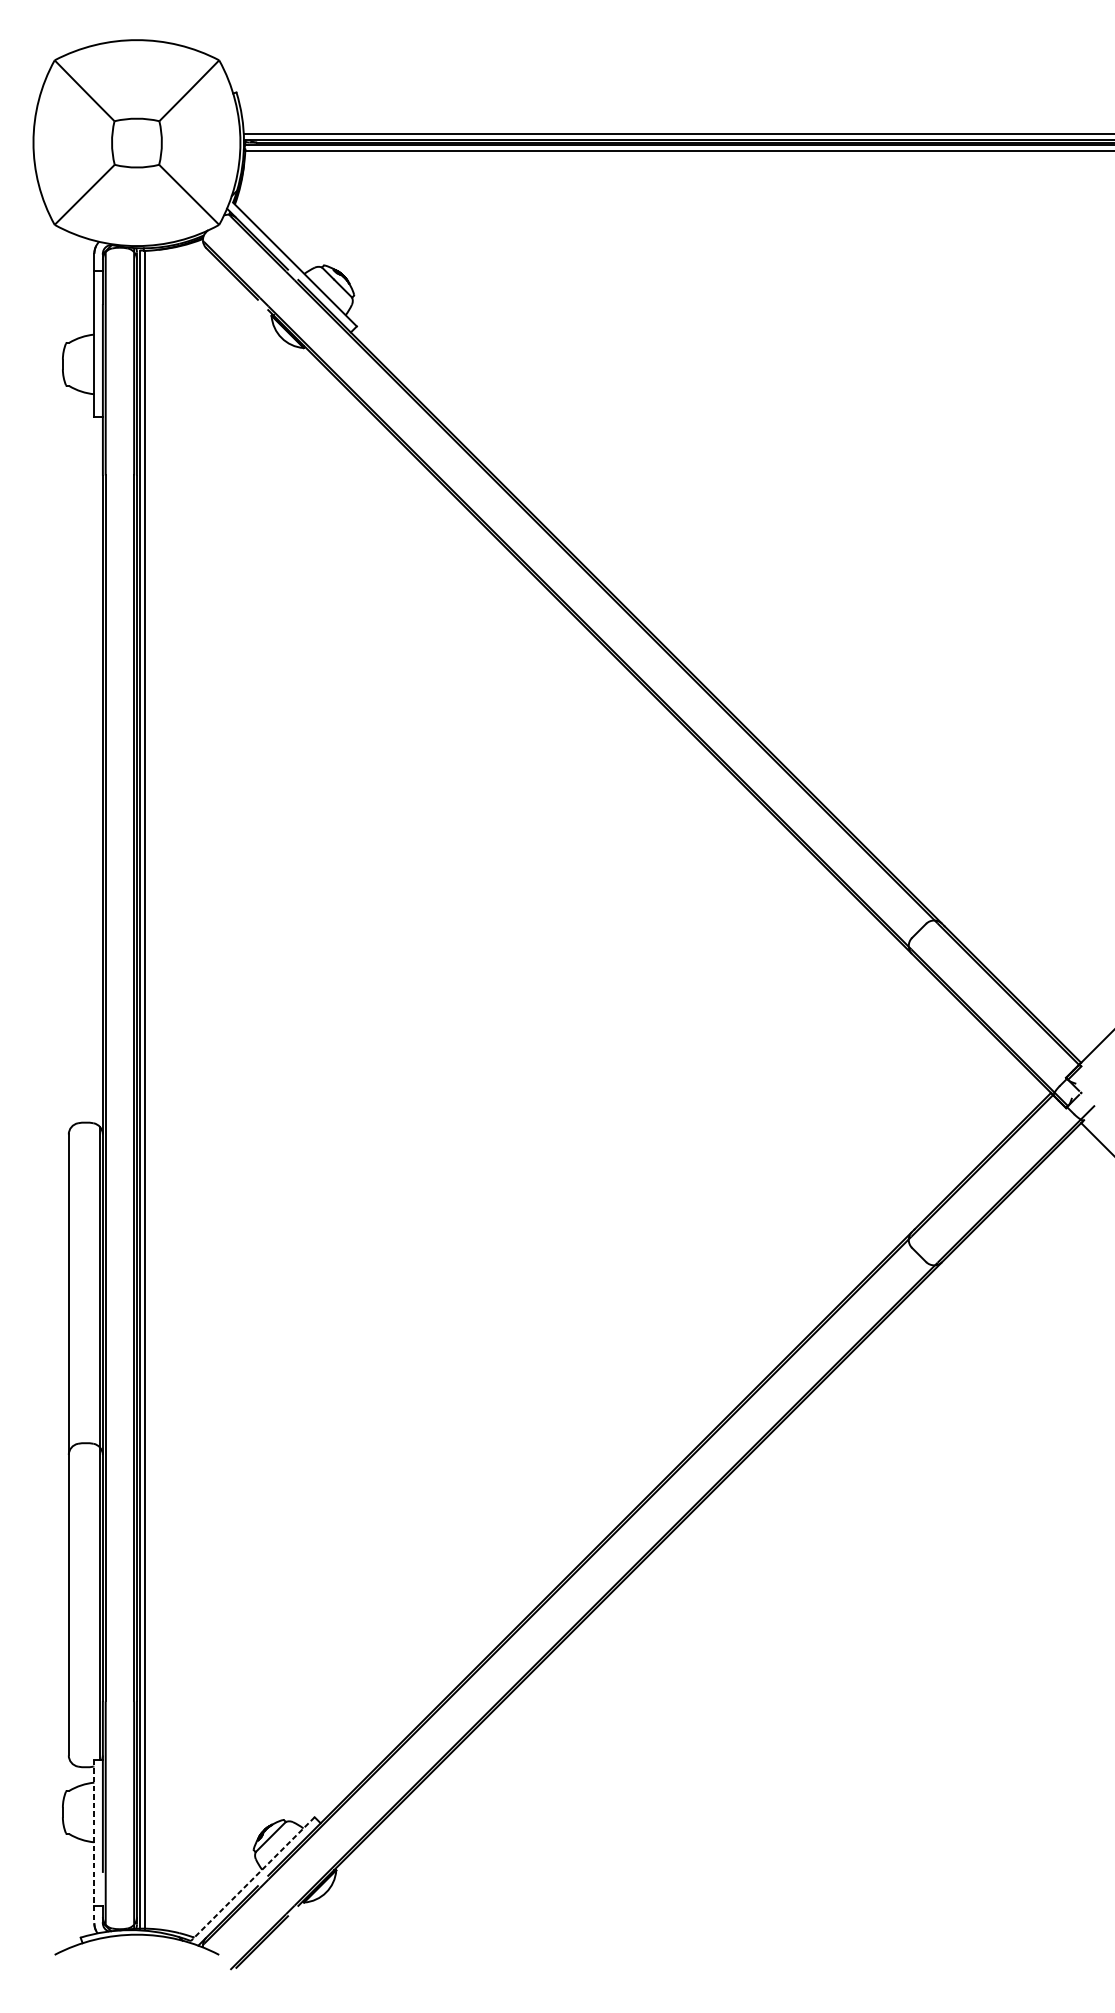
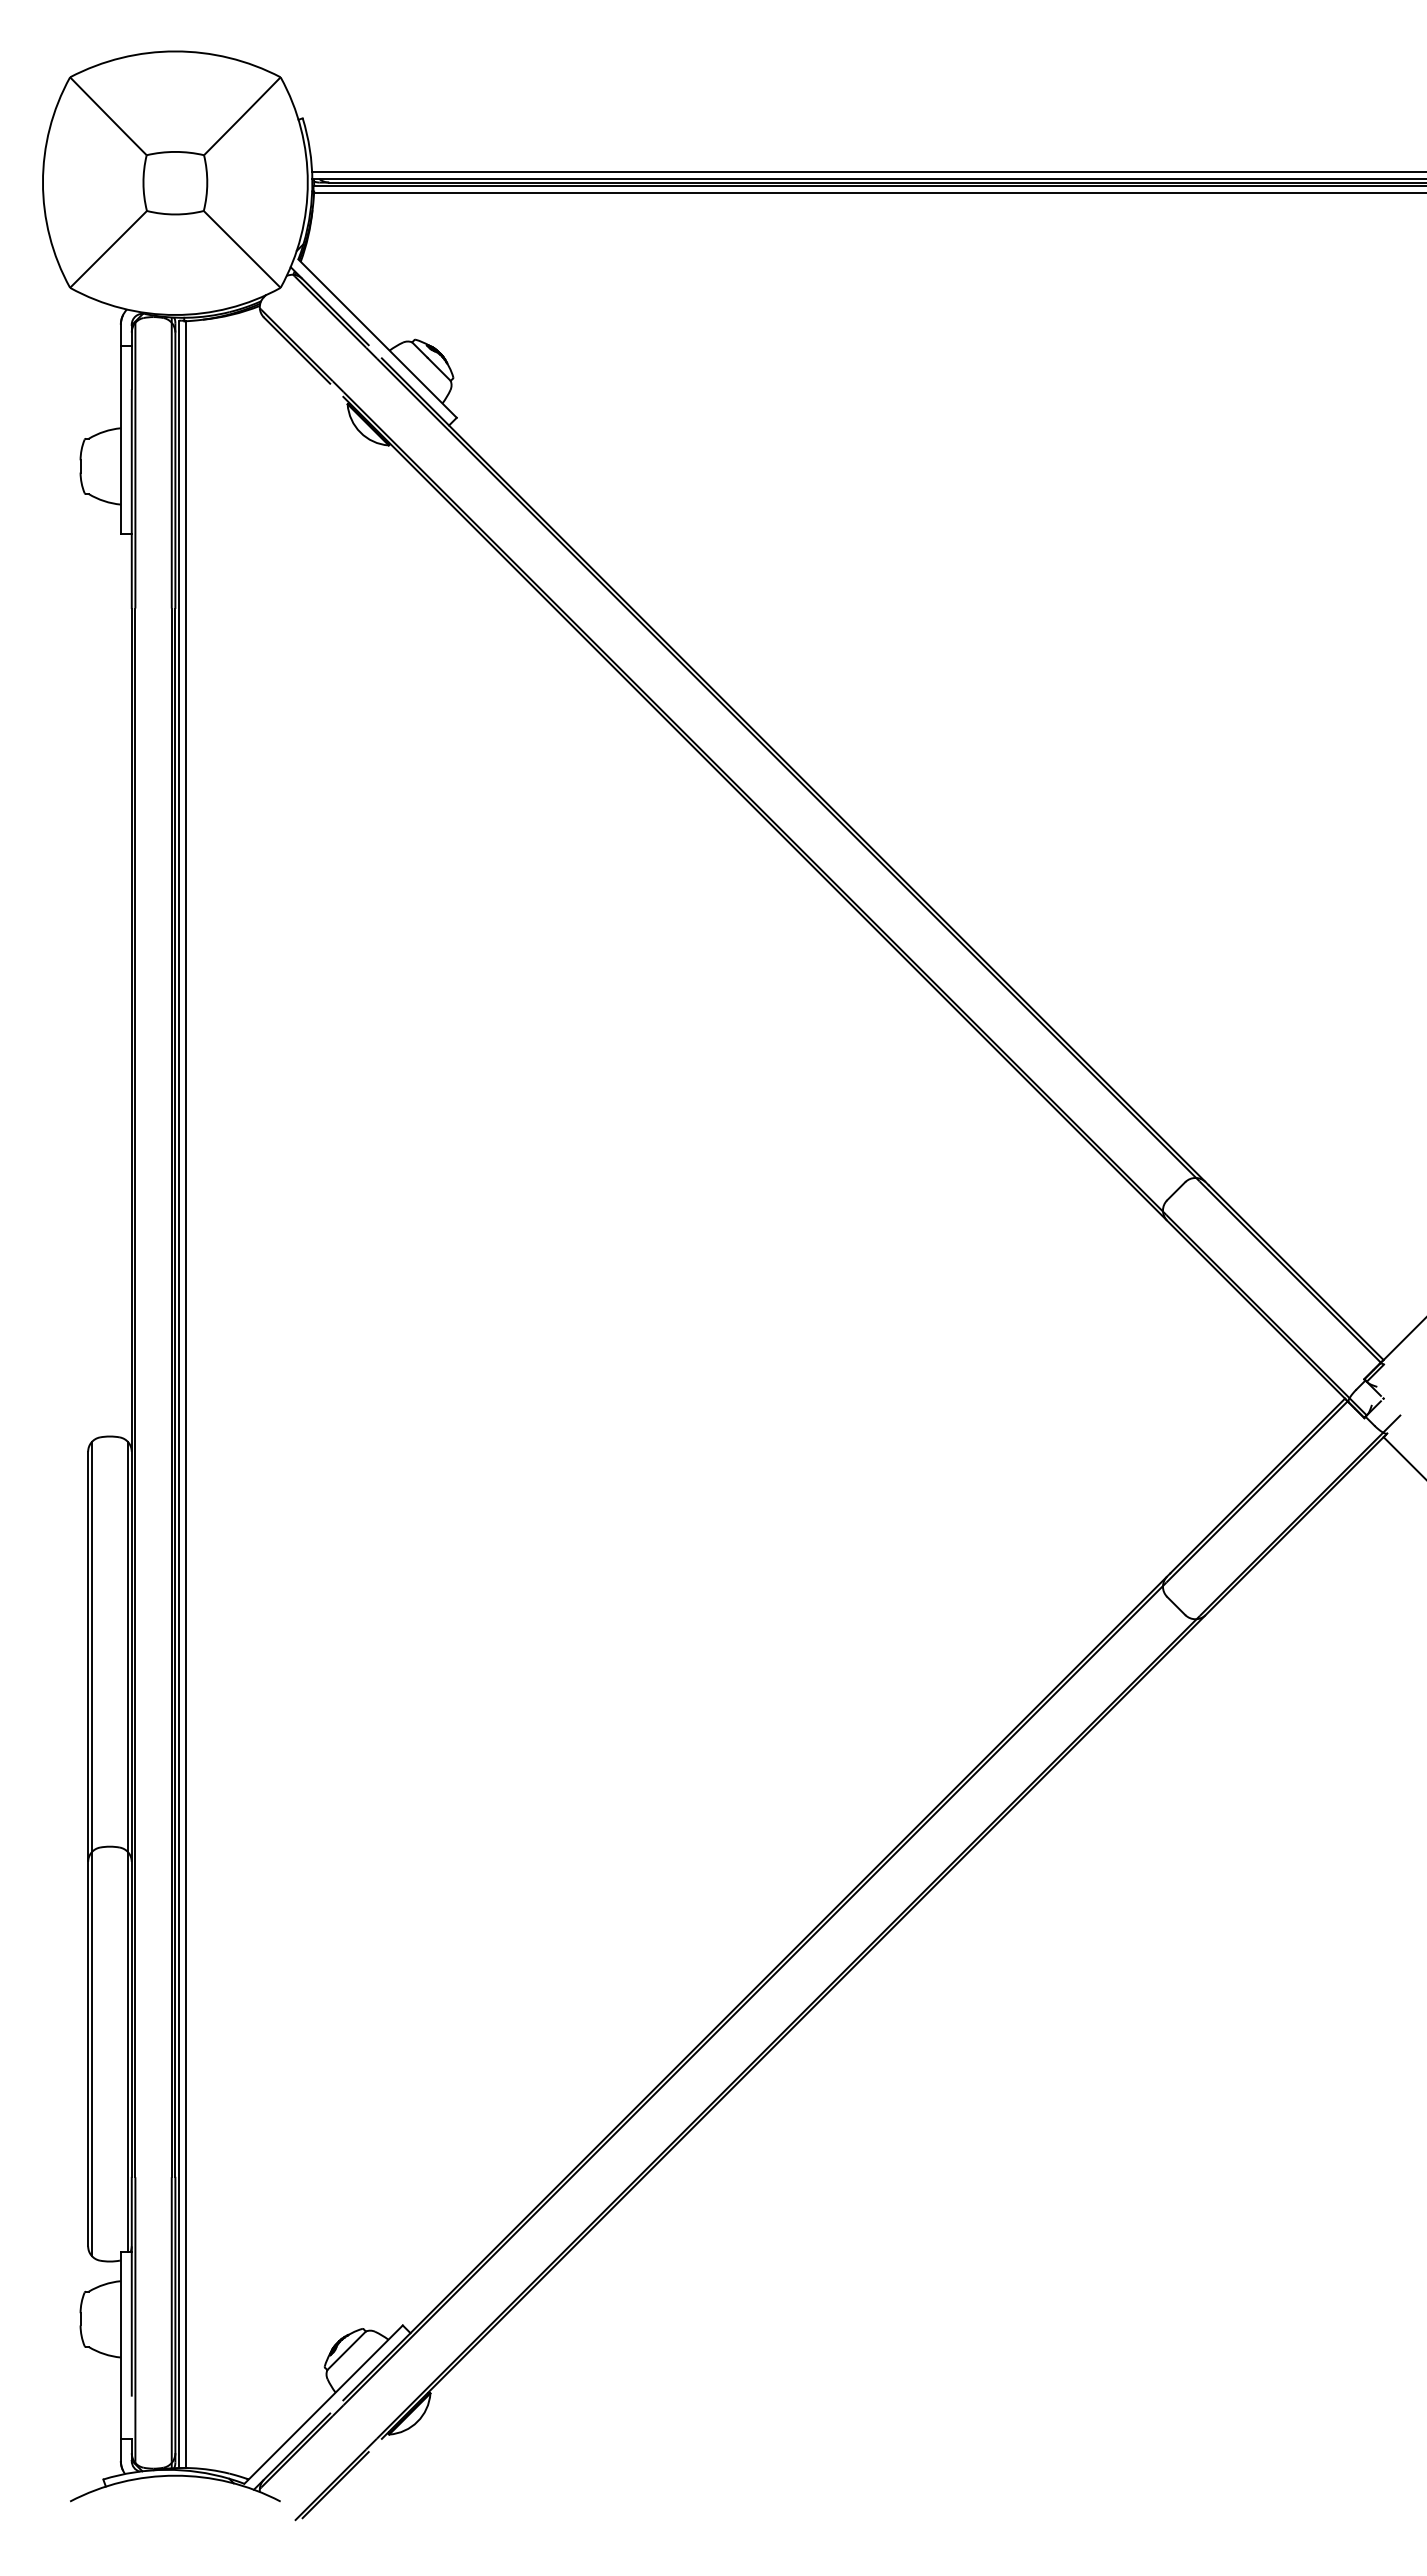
line: (71, 1444) -> (91, 1848), added
line: (94, 1841) -> (120, 2356), dashed -> solid
line: (252, 1879) -> (323, 2404), dashed -> solid

